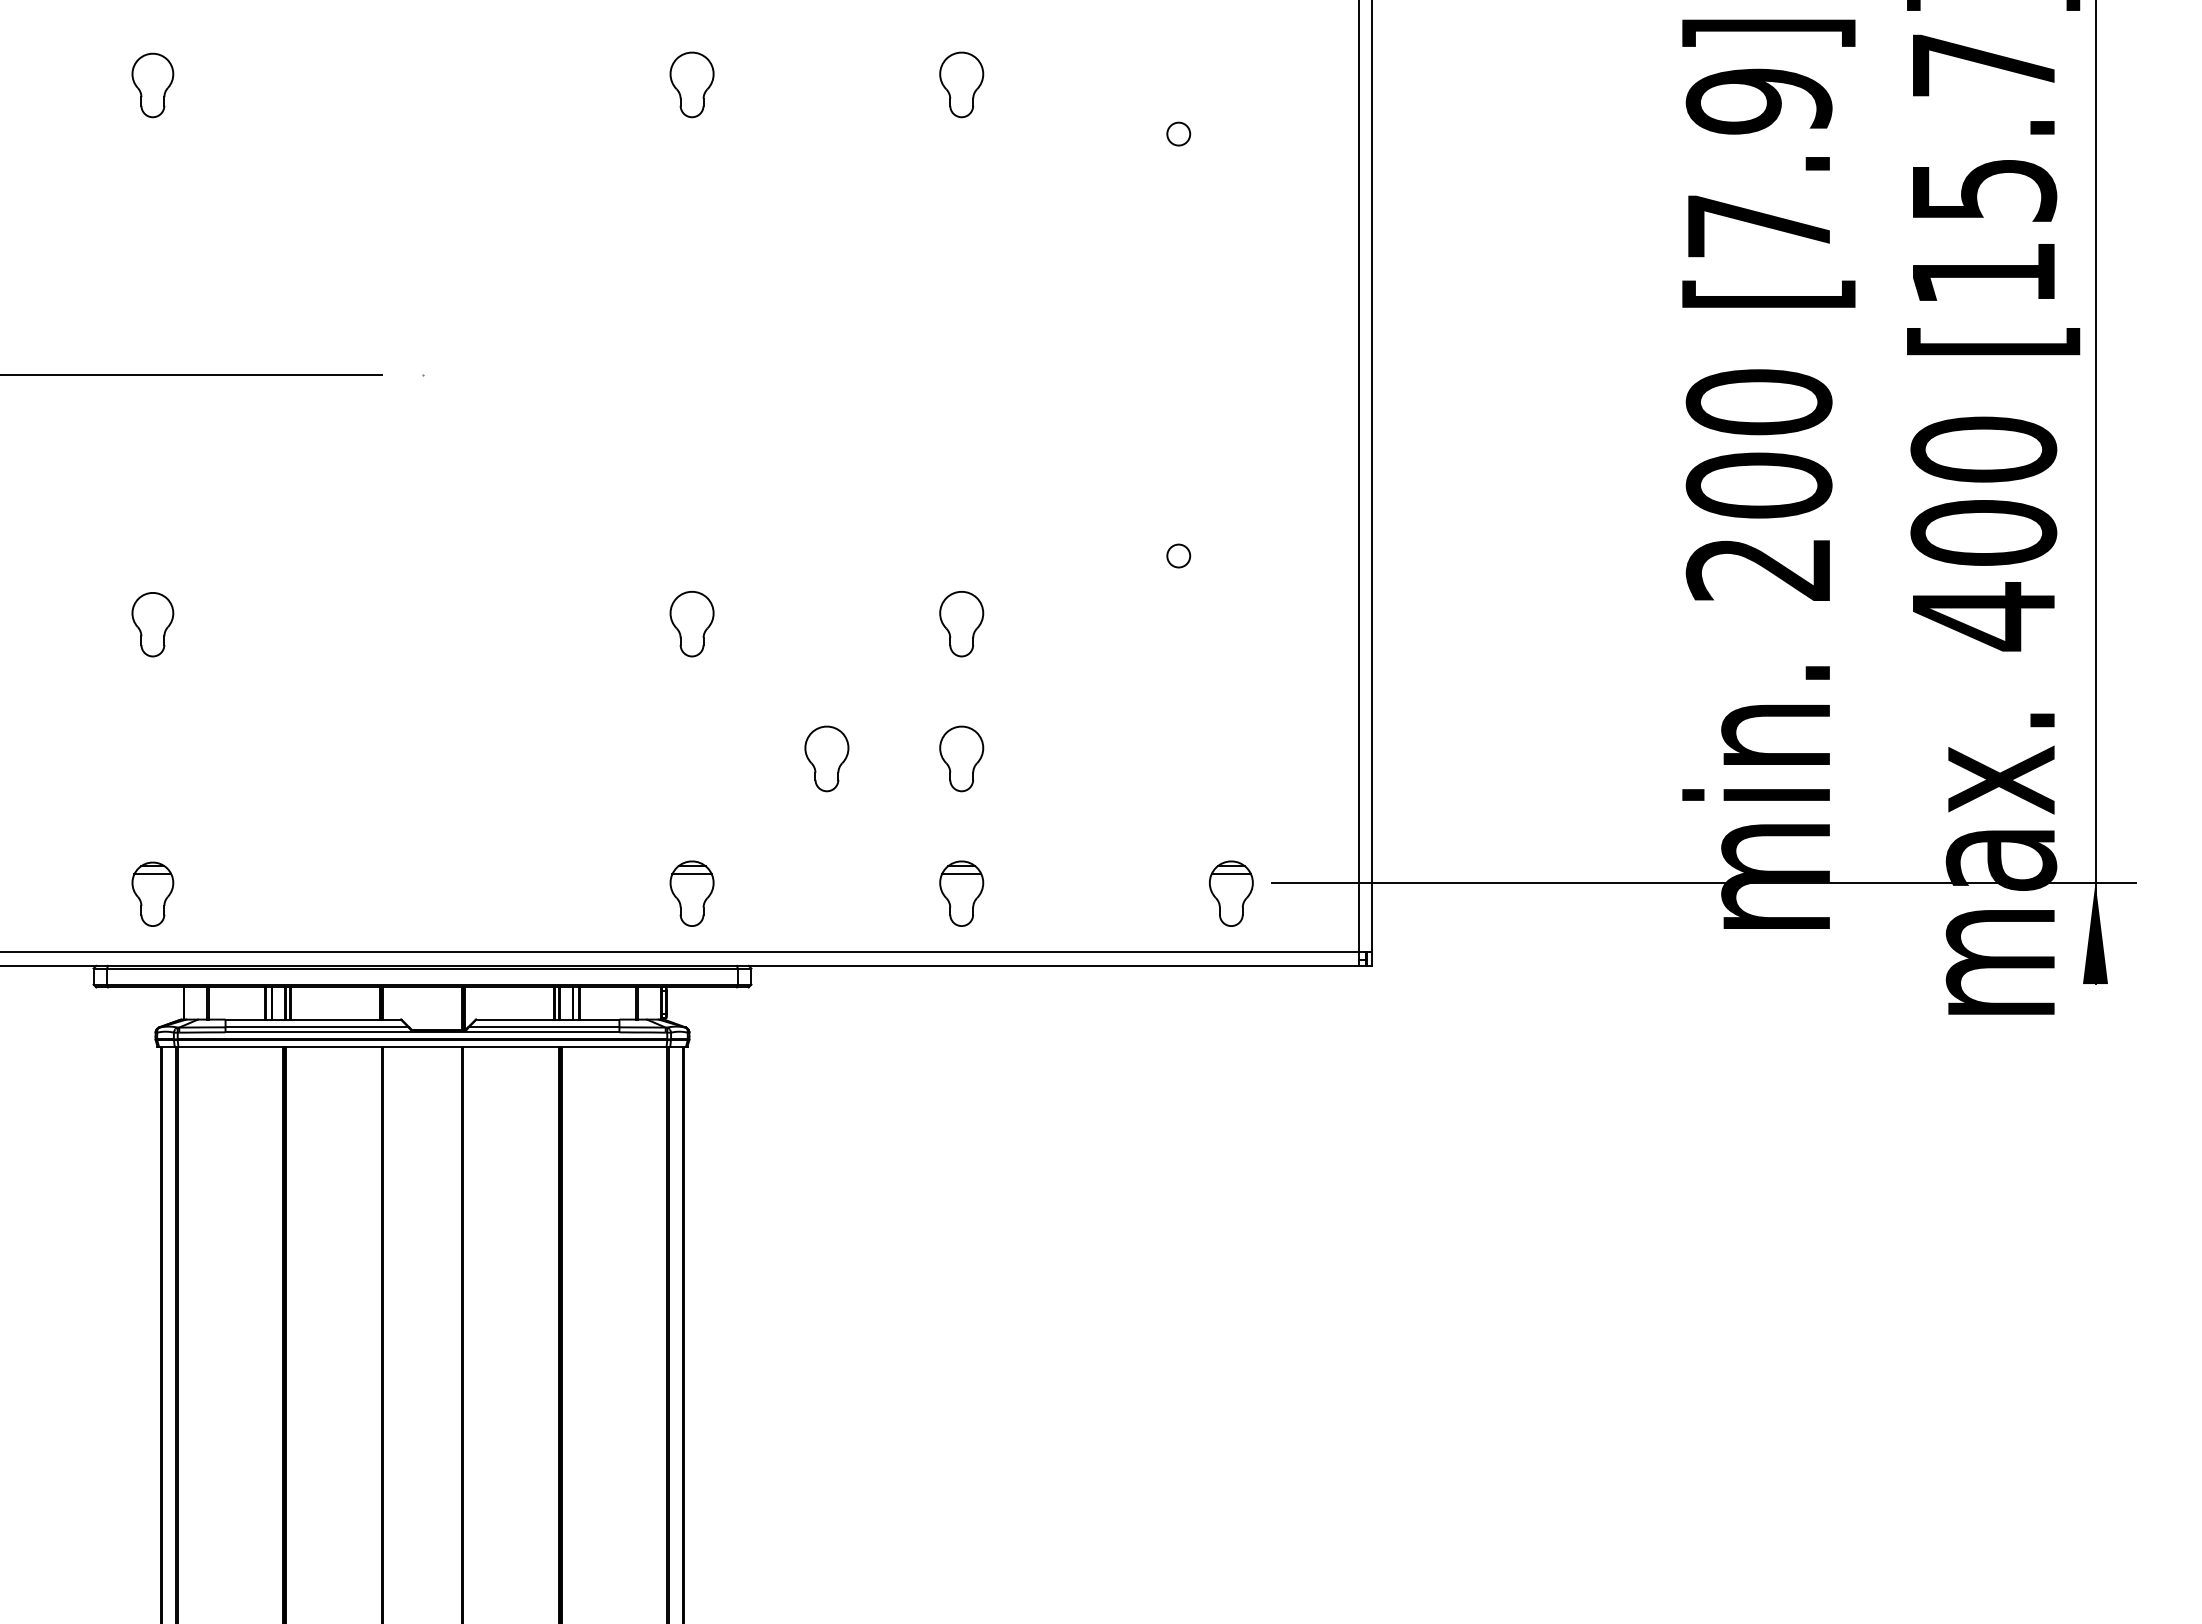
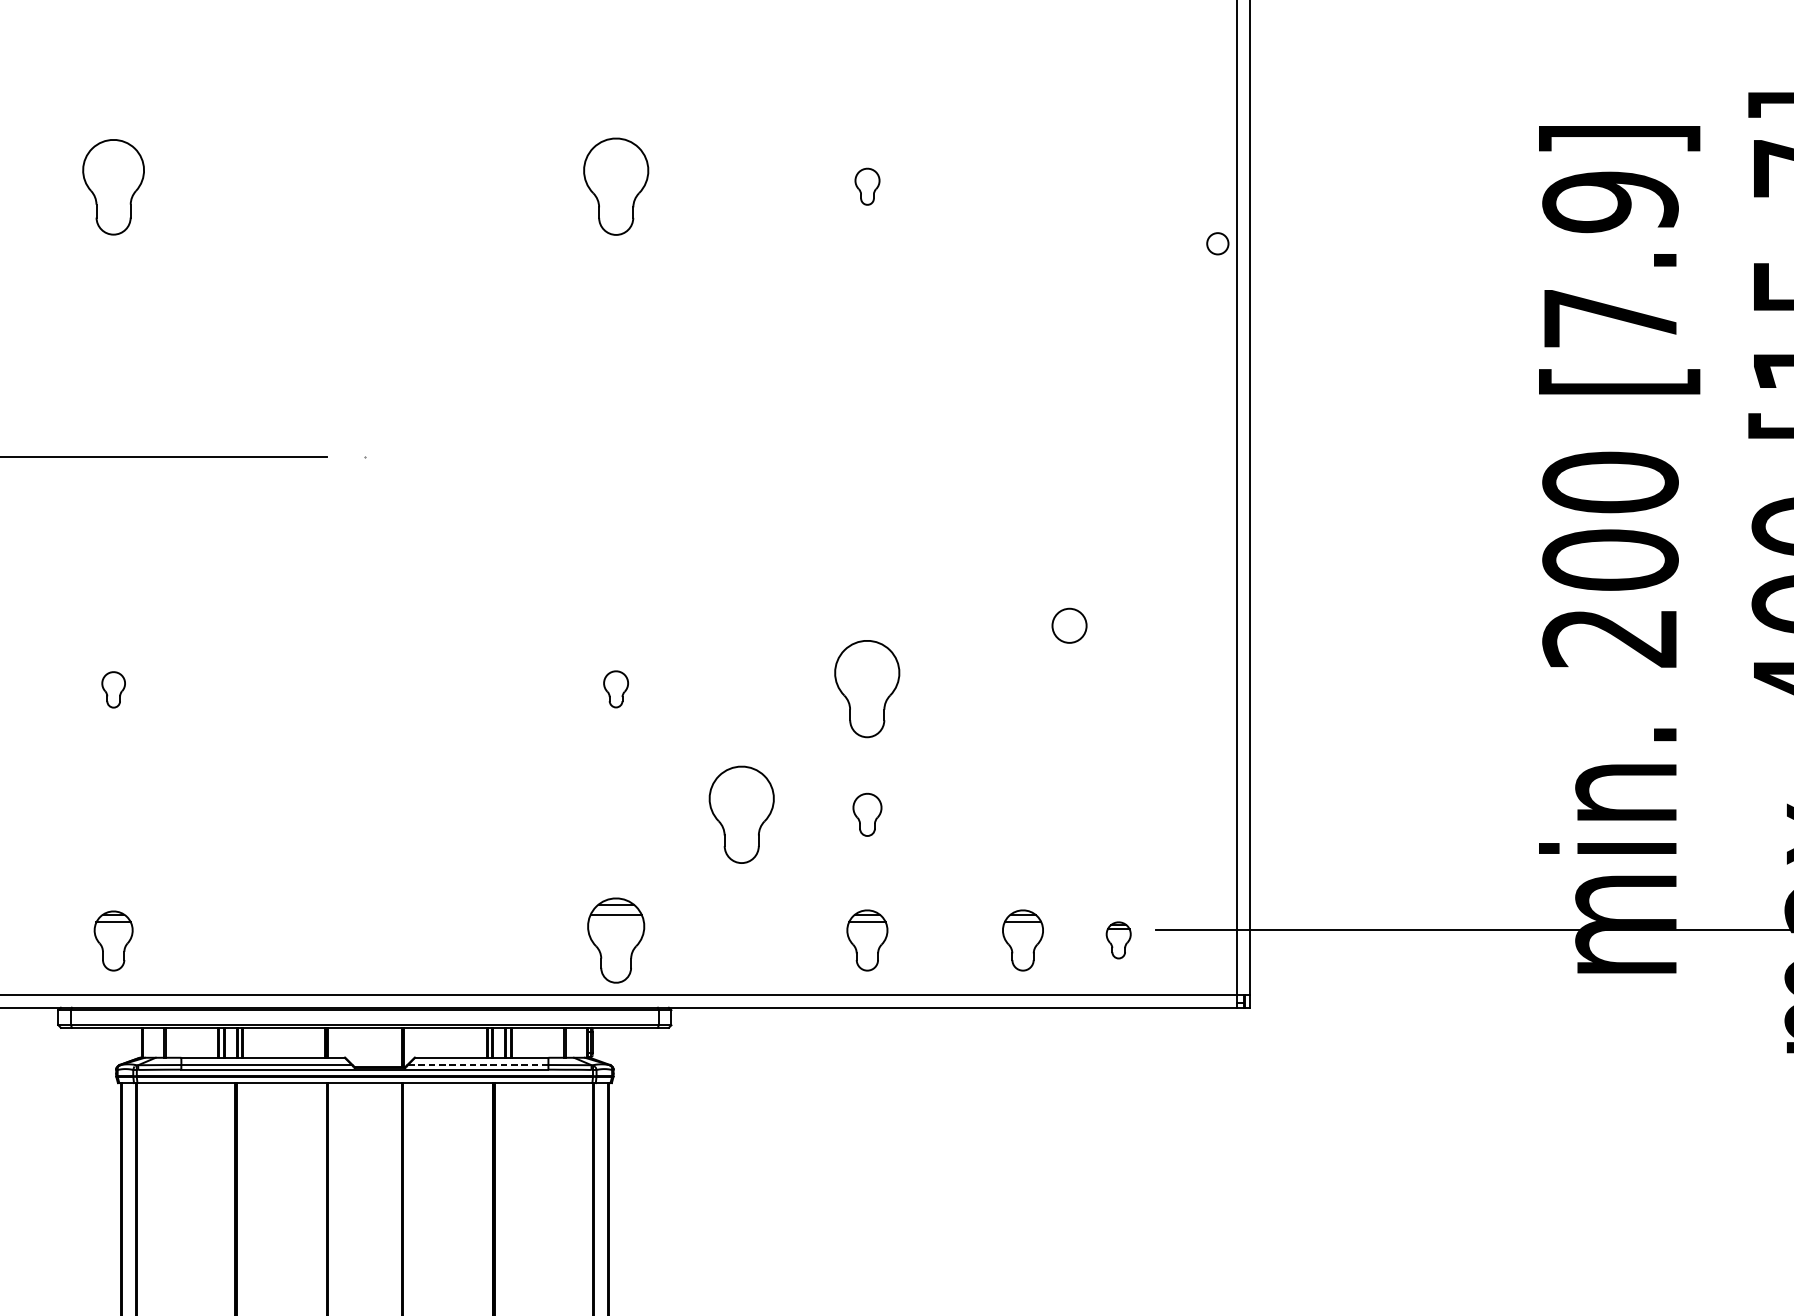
part: (691, 84) -> (615, 186), size x1.6
part: (961, 84) -> (867, 186), size x0.6
part: (152, 85) -> (113, 187), size x1.6
circle: (1178, 133) -> (1217, 243), moved
circle: (1178, 555) -> (1069, 625), size x1.6
part: (152, 624) -> (113, 689), size x0.6
part: (691, 624) -> (615, 689), size x0.6
part: (961, 624) -> (867, 689), size x1.6
part: (826, 758) -> (741, 814), size x1.6
part: (961, 758) -> (867, 814), size x0.7
part: (691, 893) -> (615, 940), size x1.4
part: (1128, 893) -> (1022, 940), added
part: (1231, 893) -> (1118, 940), size x0.6
line: (543, 1027) -> (477, 1065), solid -> dashed

